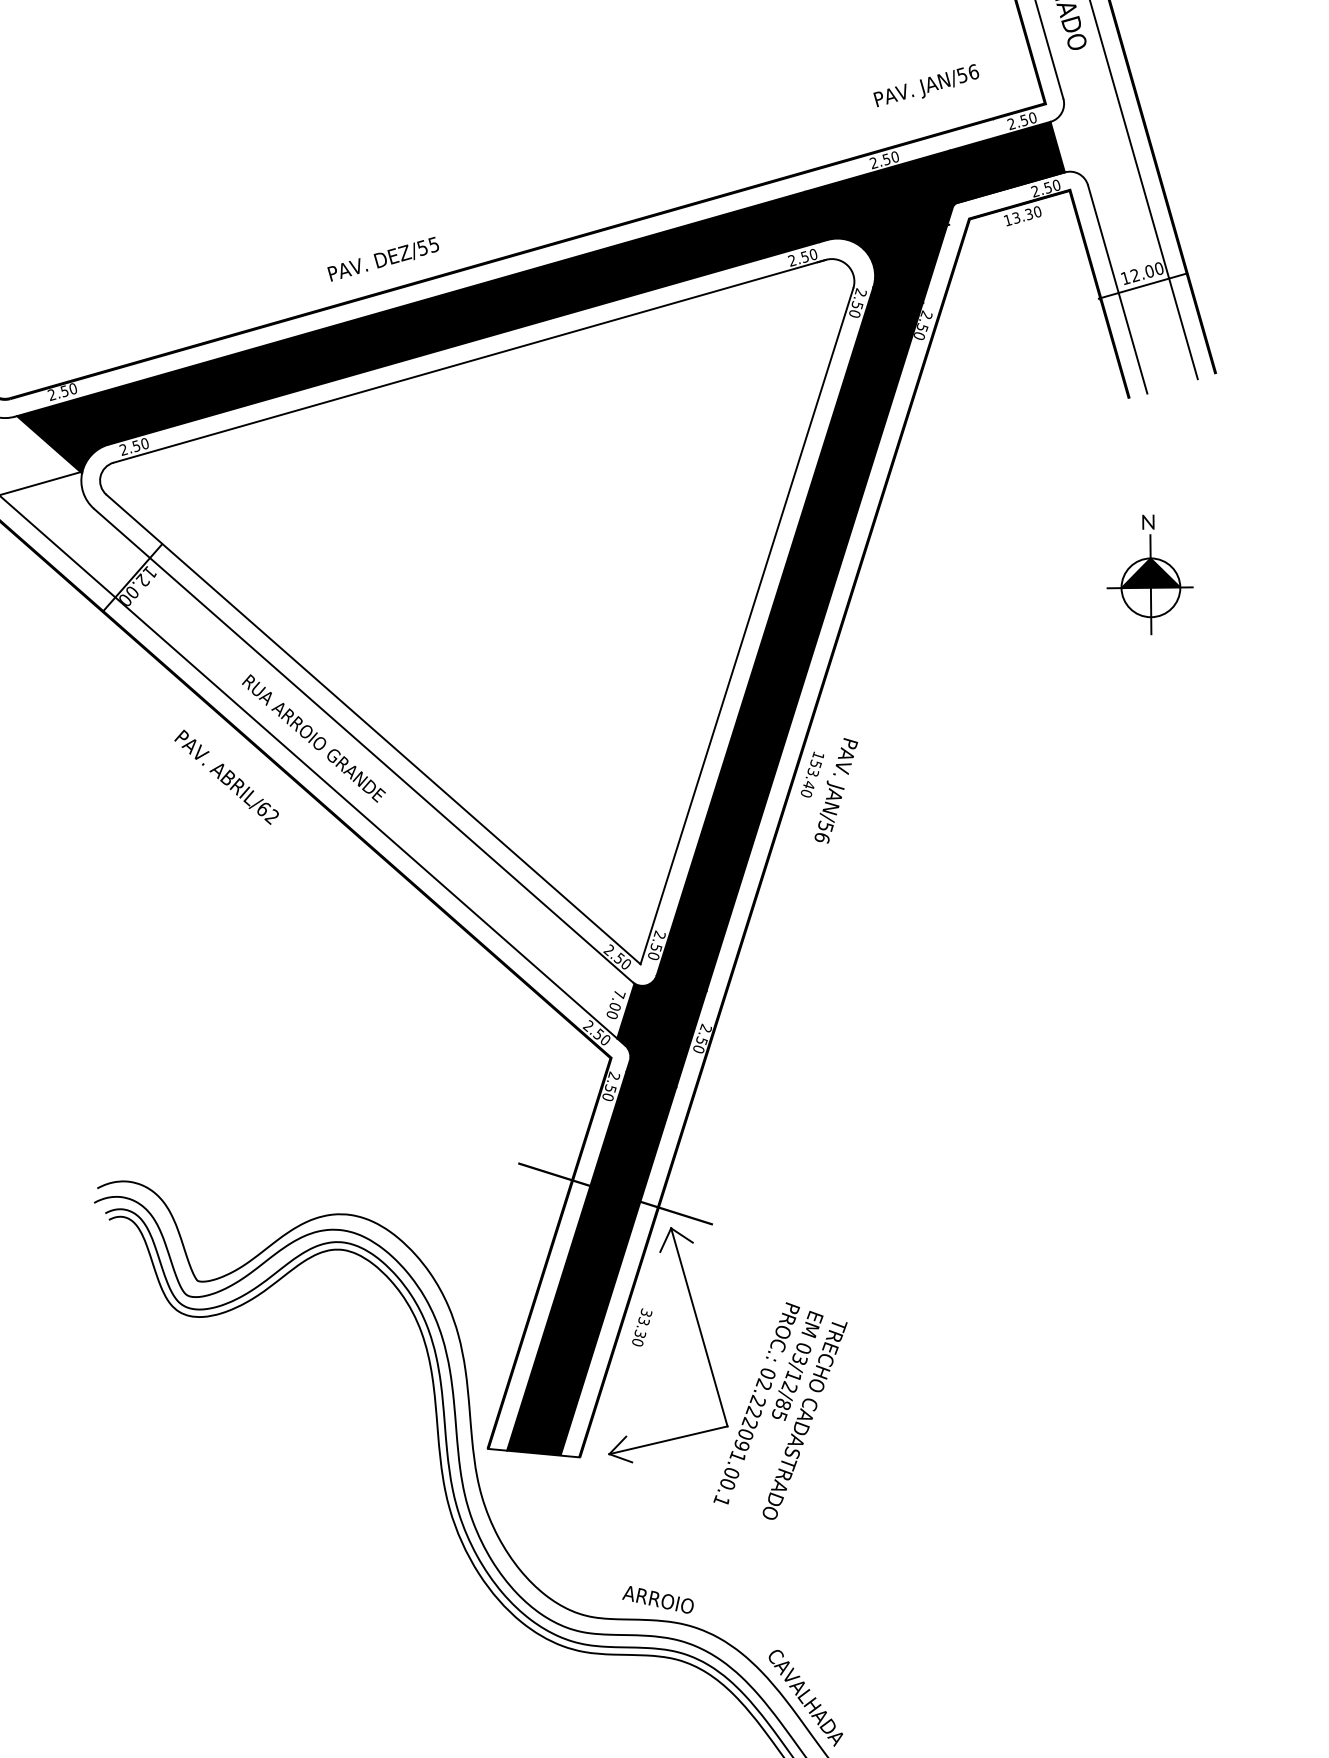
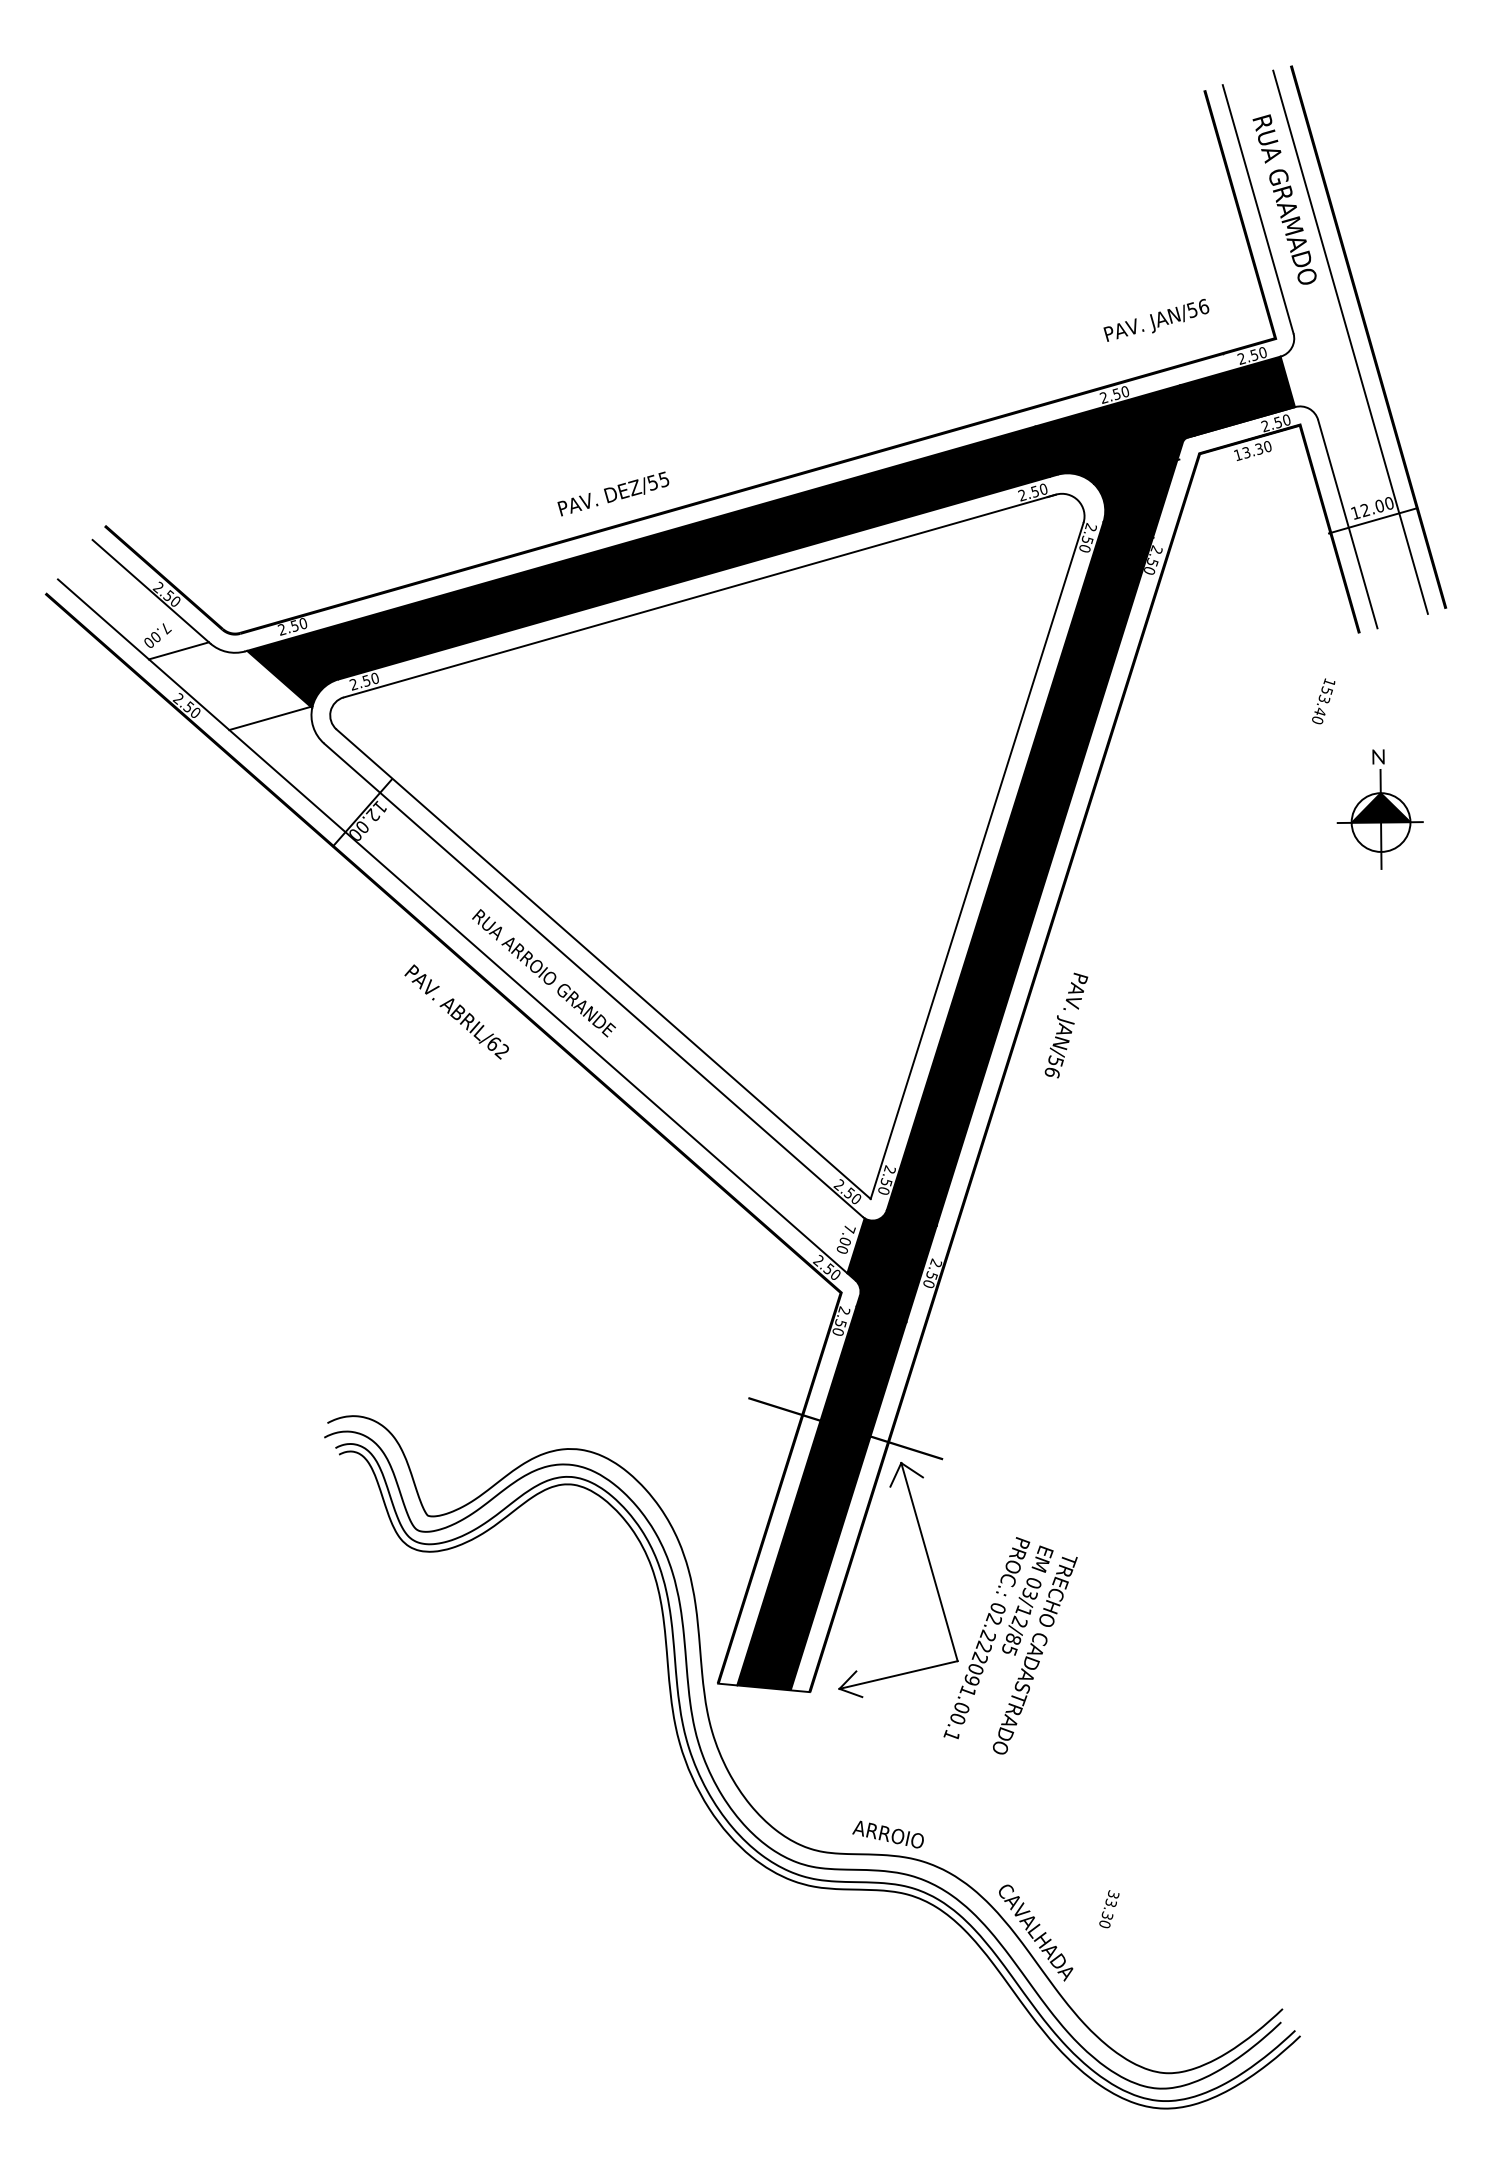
text: (812, 774) -> (1323, 701), moved
text: (642, 1327) -> (1109, 1909), moved

